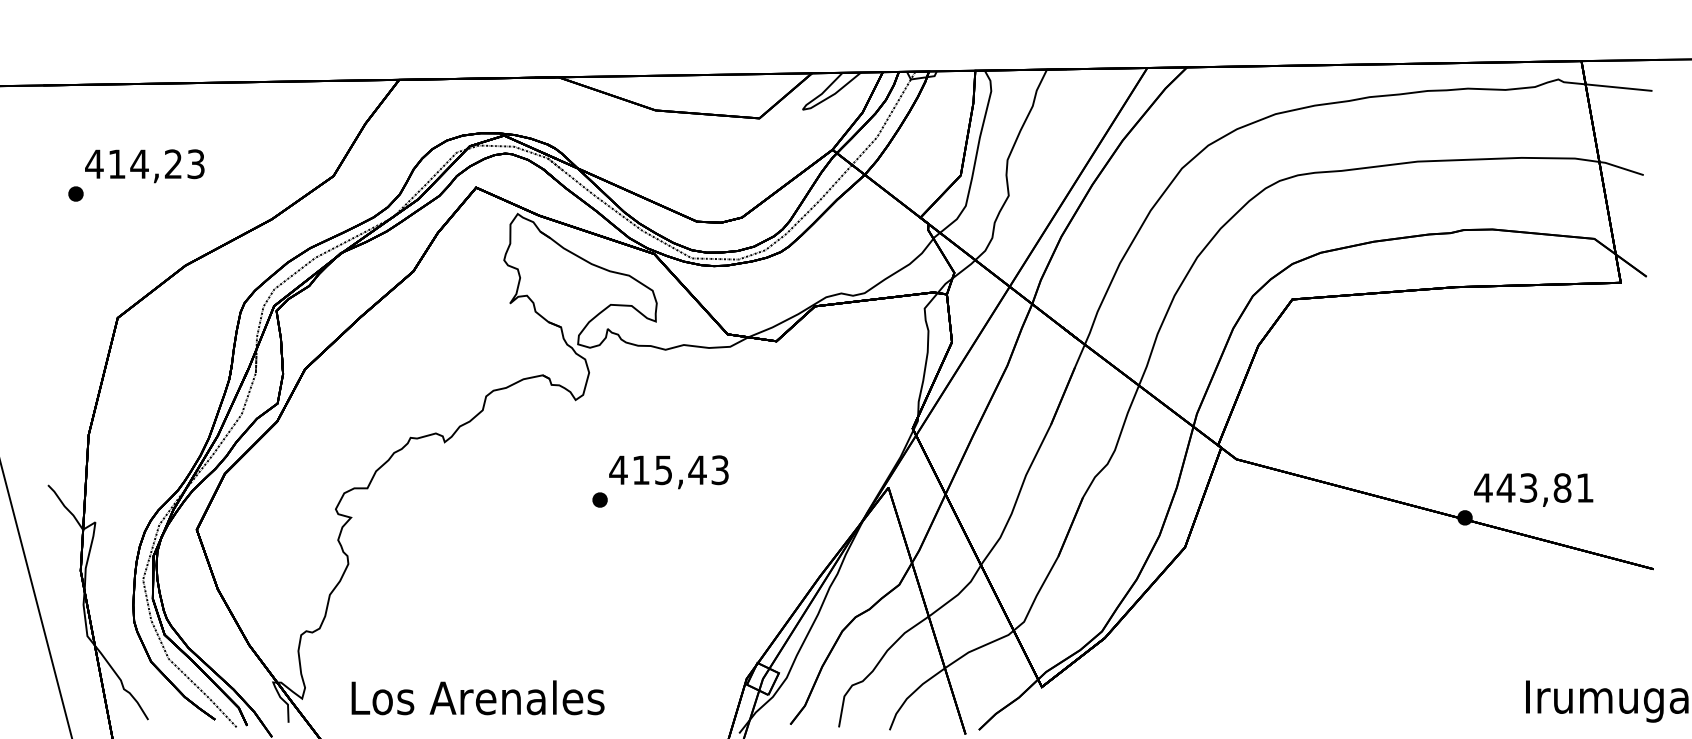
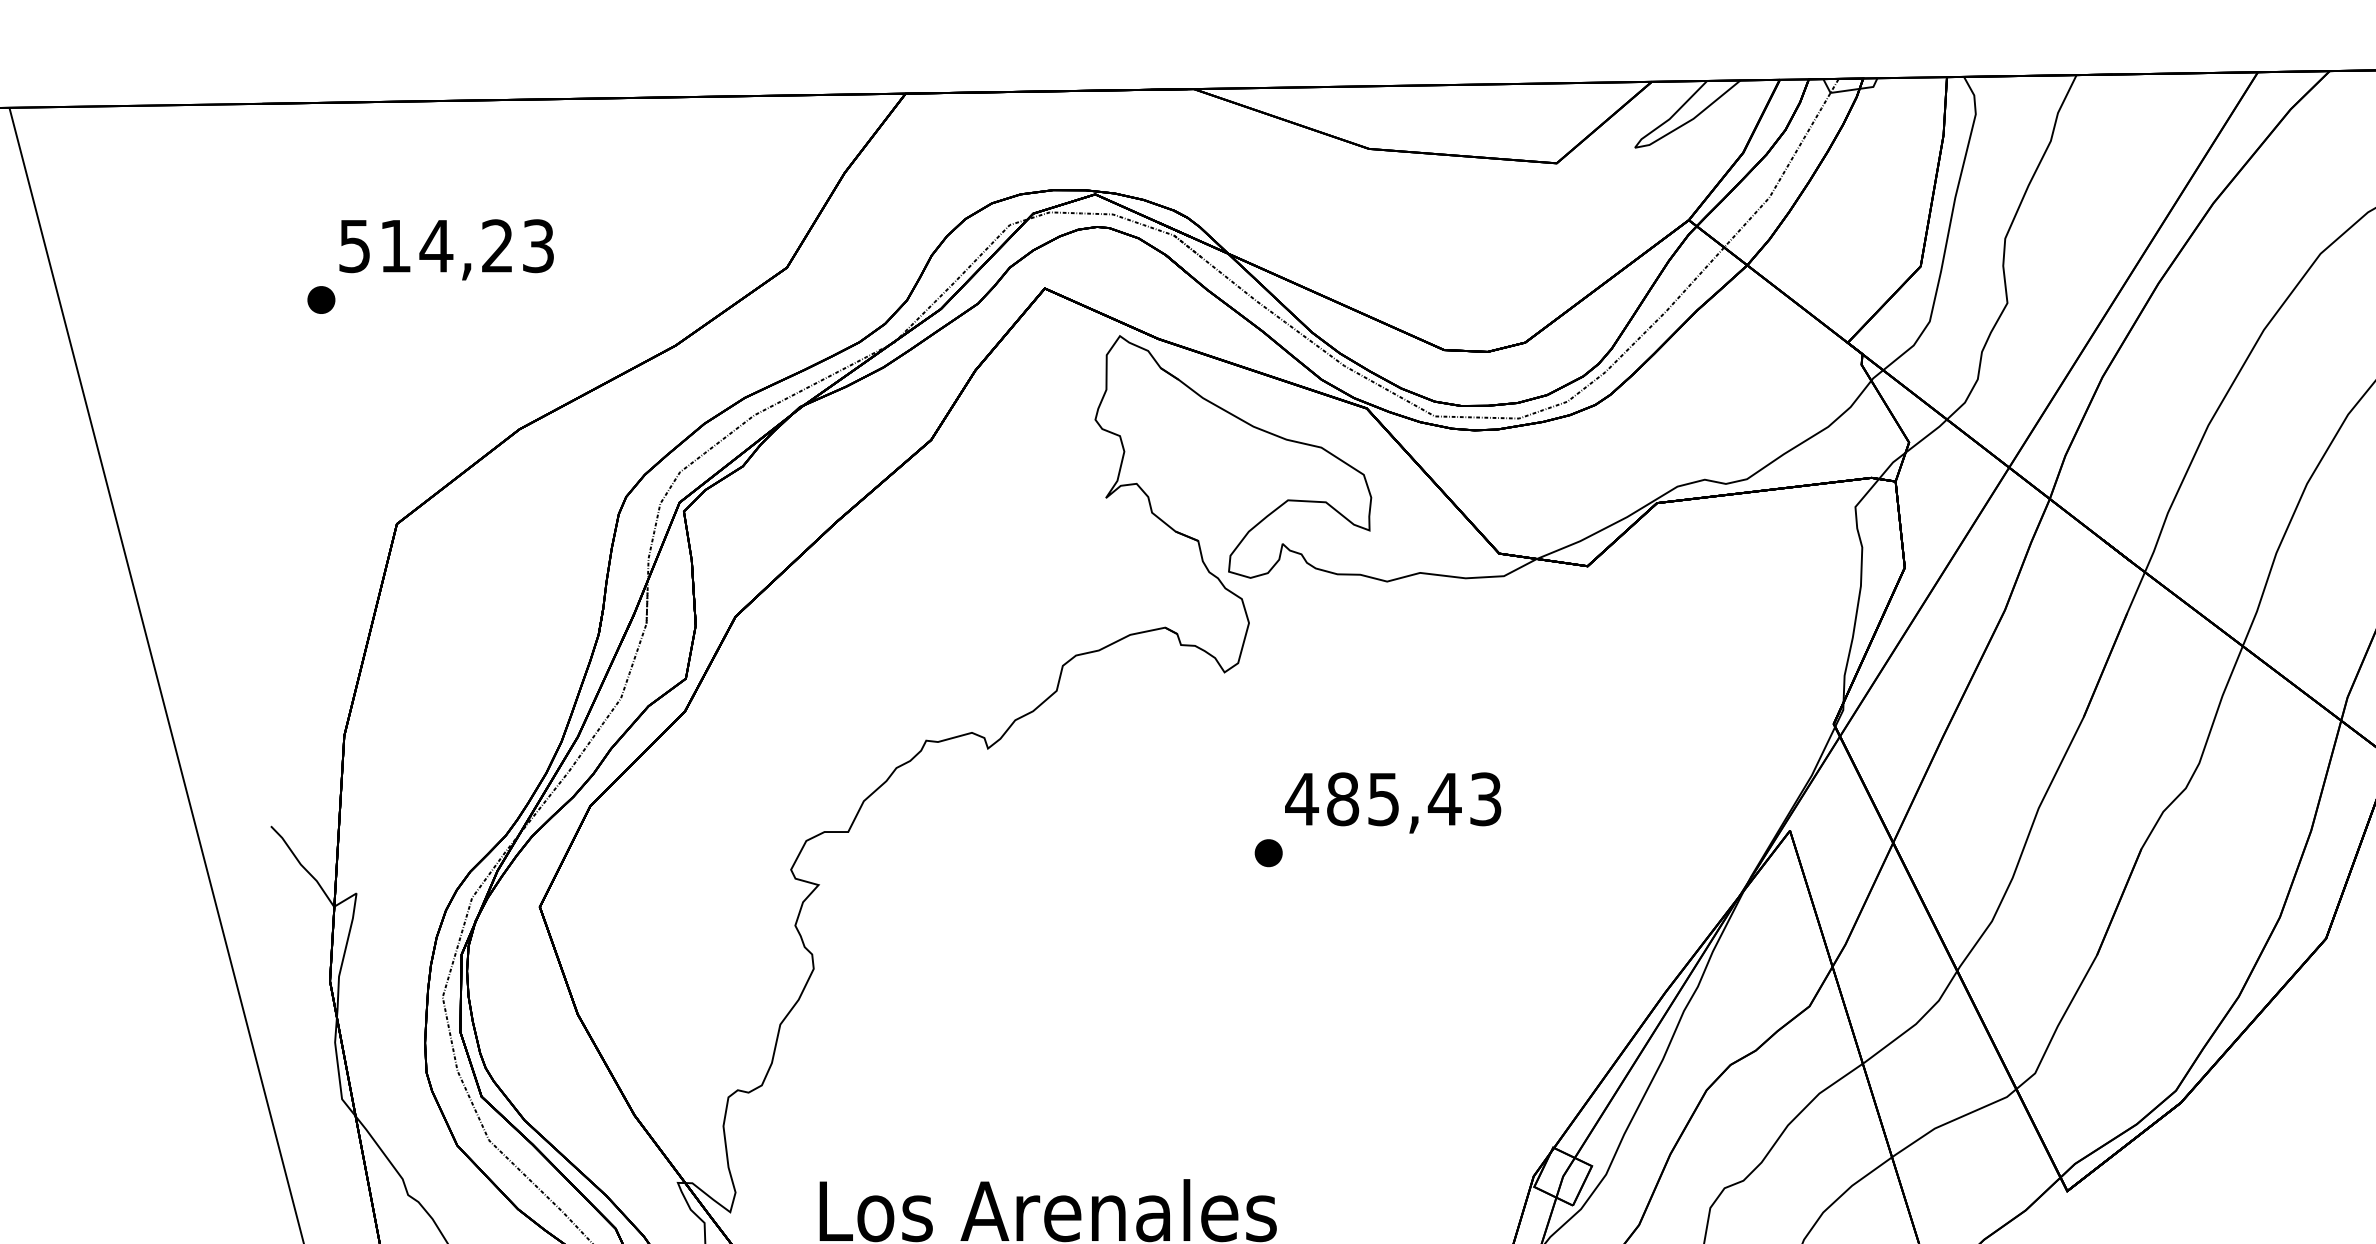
text: (94, 164) -> (354, 246), 414,23 -> 514,23
text: (641, 470) -> (1343, 799), 415,43 -> 485,43

